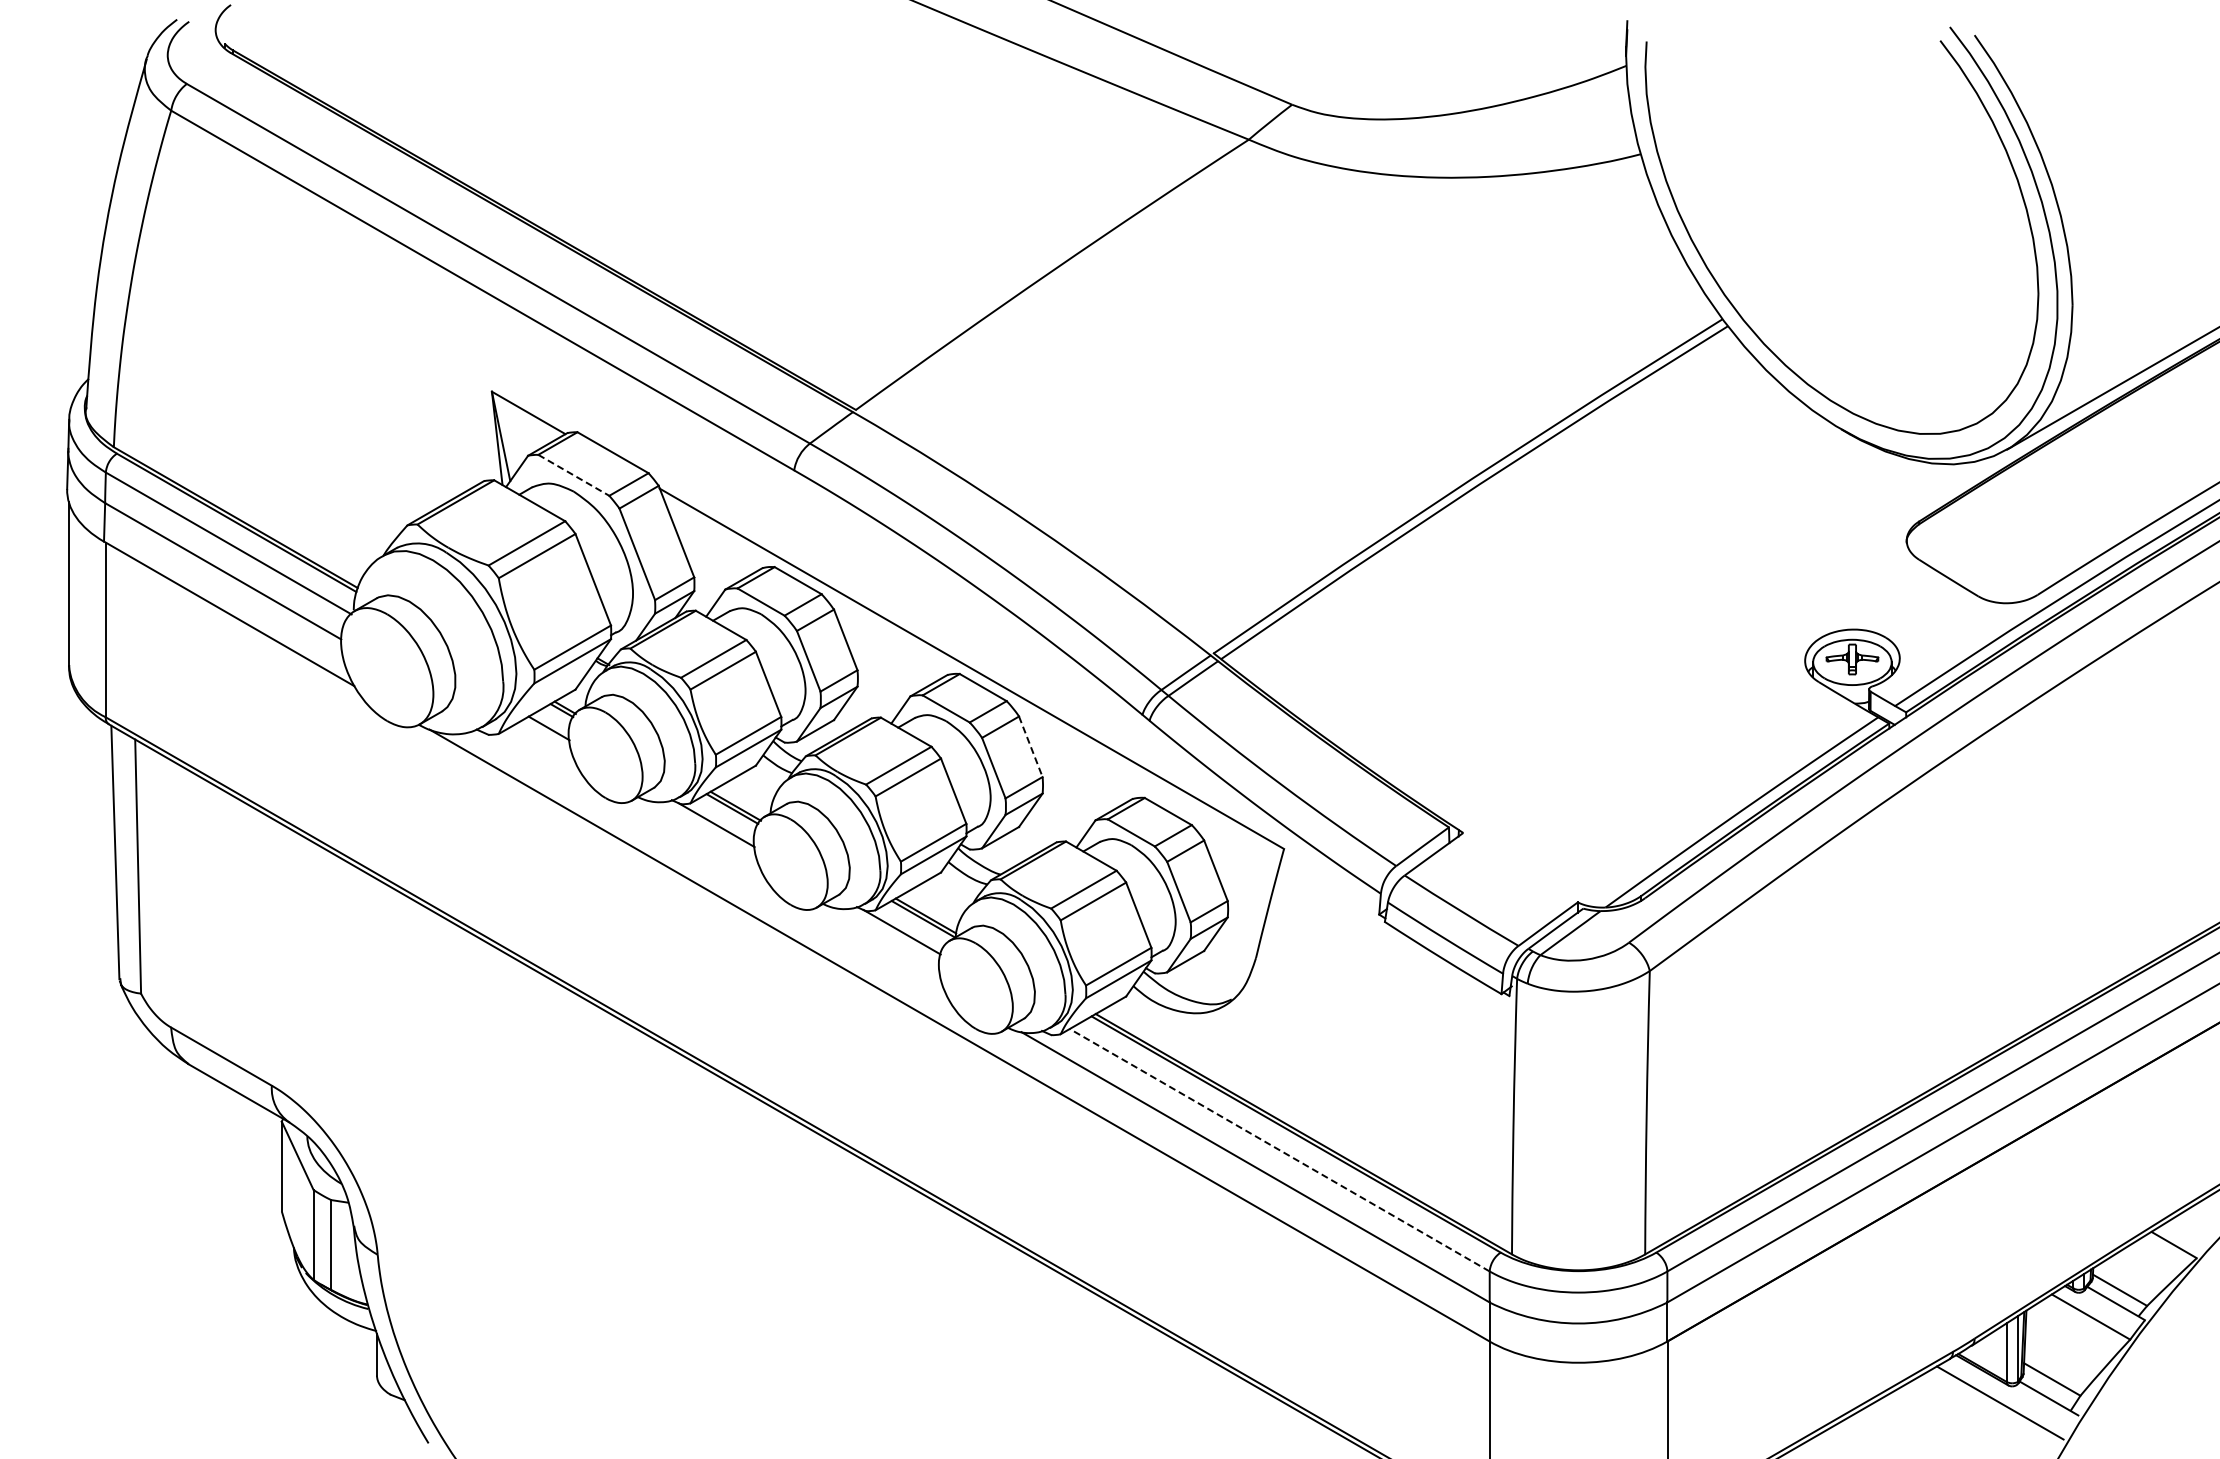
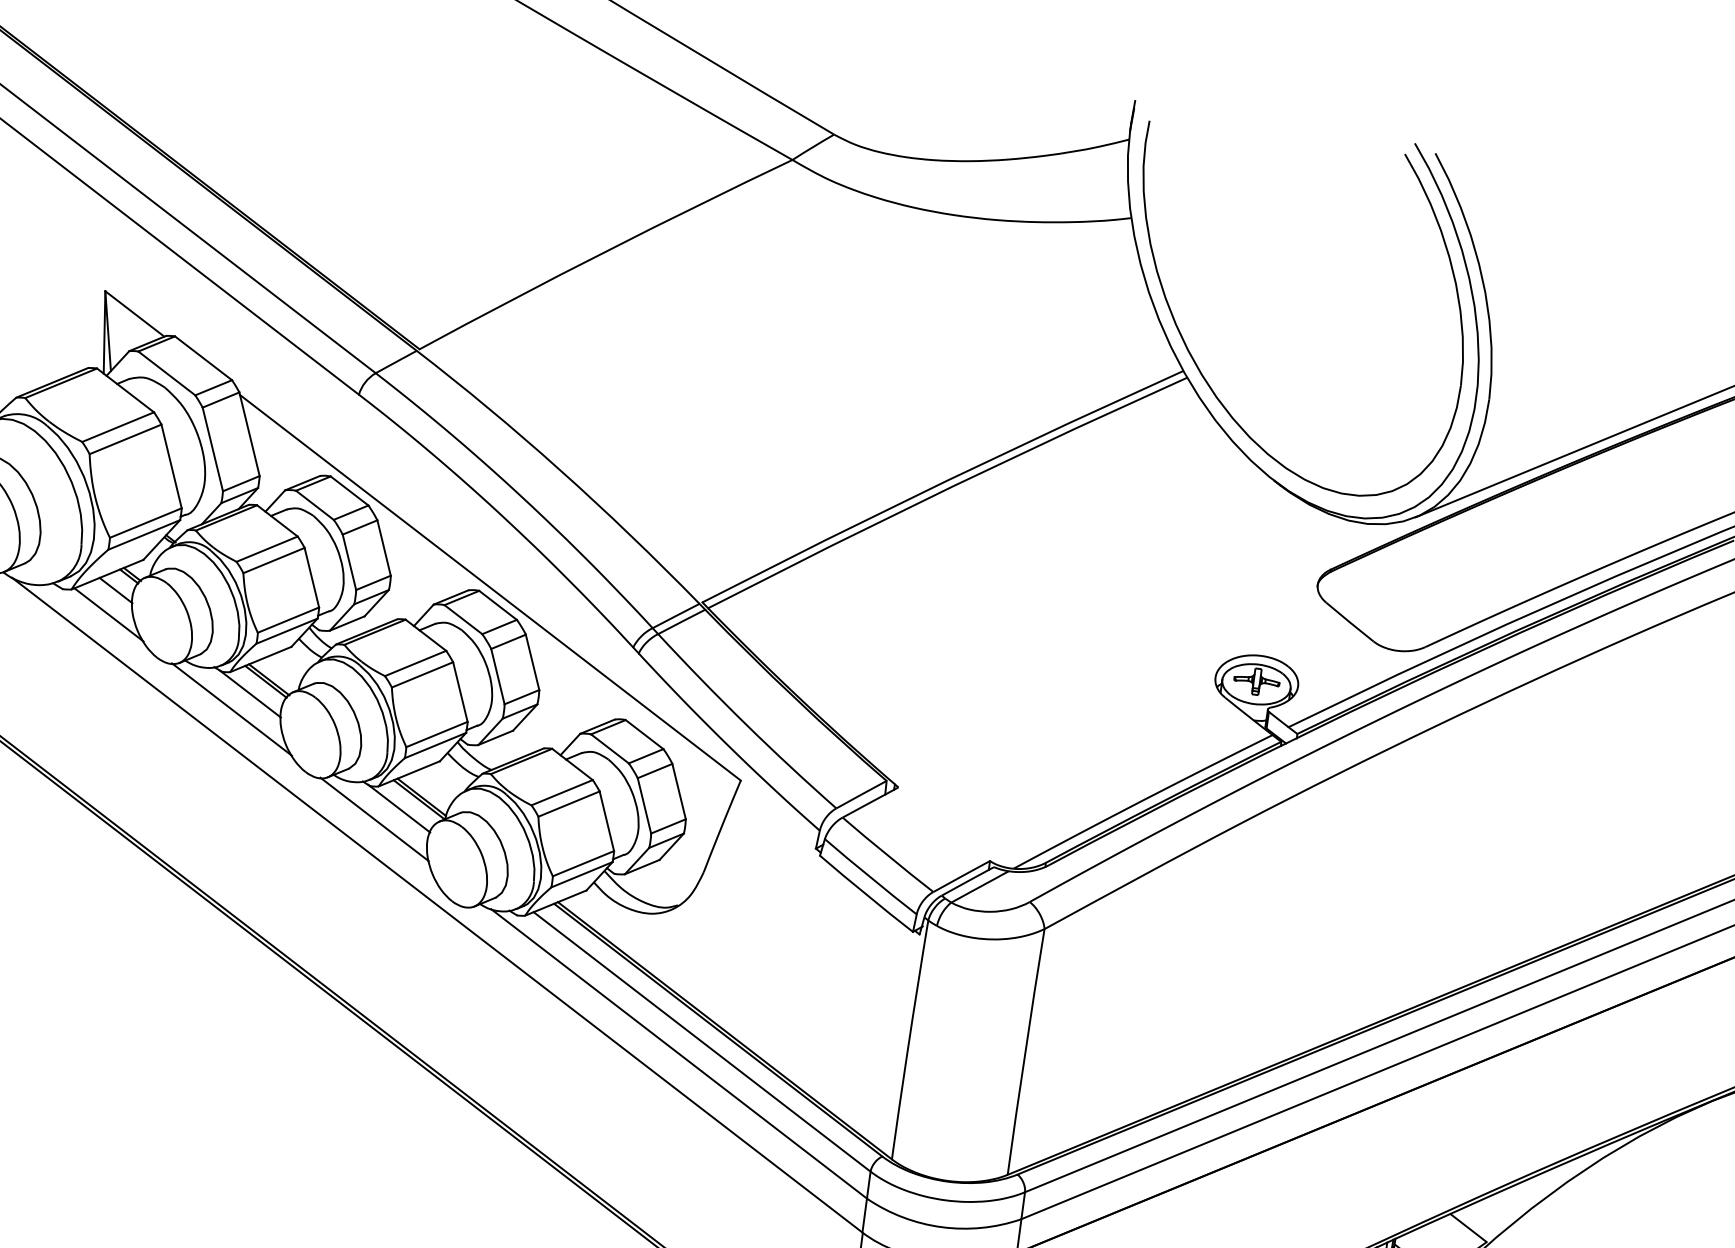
line: (573, 475) -> (166, 373), dashed -> solid
line: (1031, 747) -> (533, 663), dashed -> solid
line: (544, 756) -> (108, 614), added
line: (697, 845) -> (231, 709), added
line: (875, 948) -> (374, 819), added
line: (1279, 1149) -> (702, 1041), dashed -> solid

